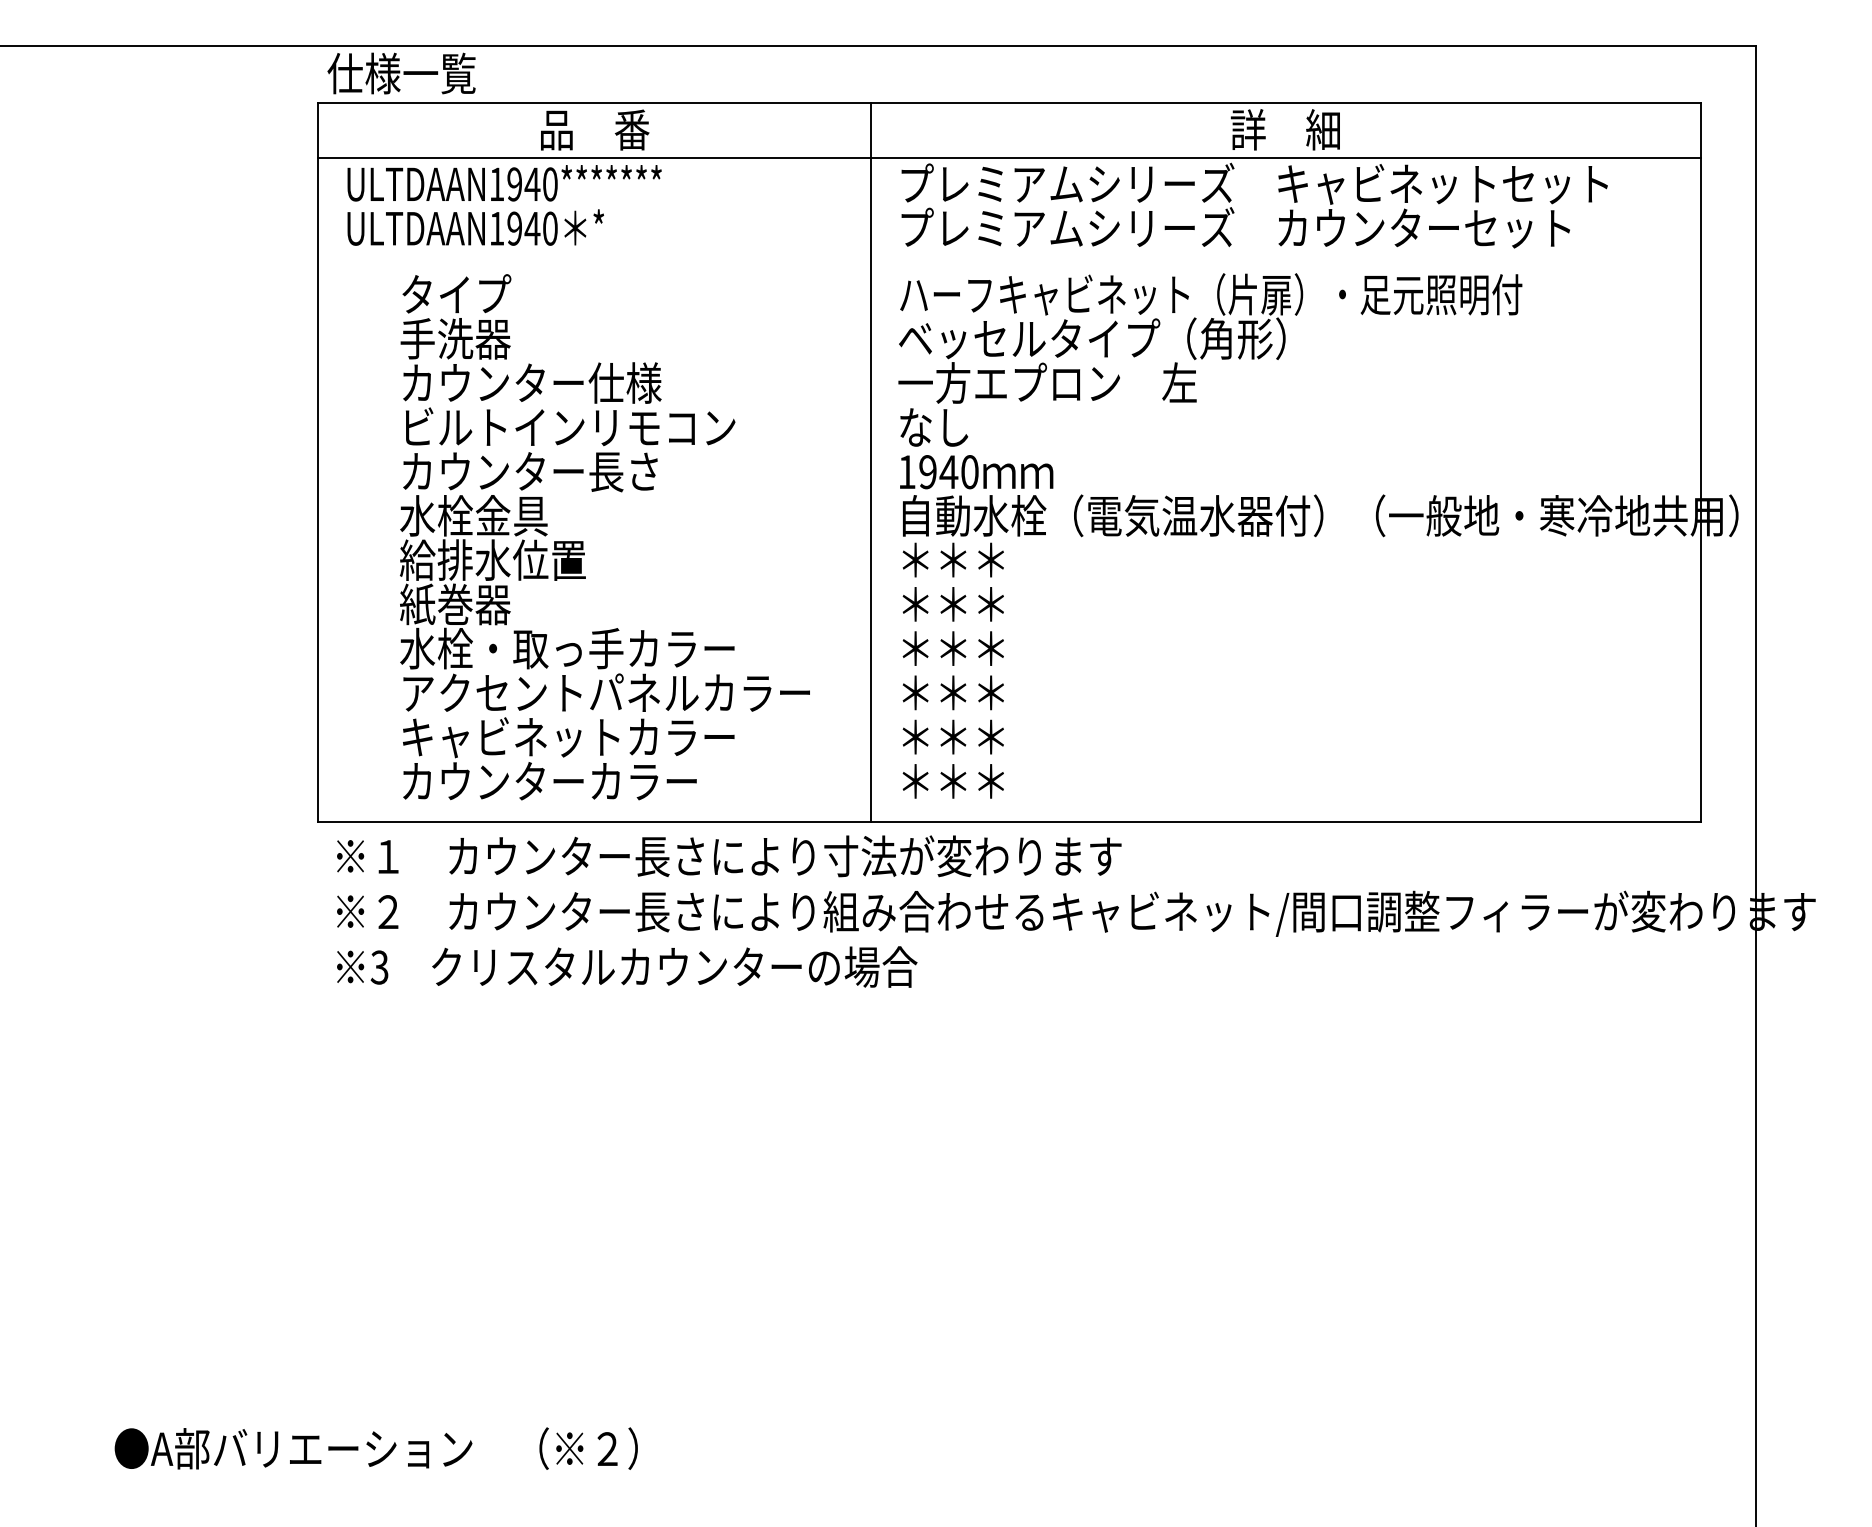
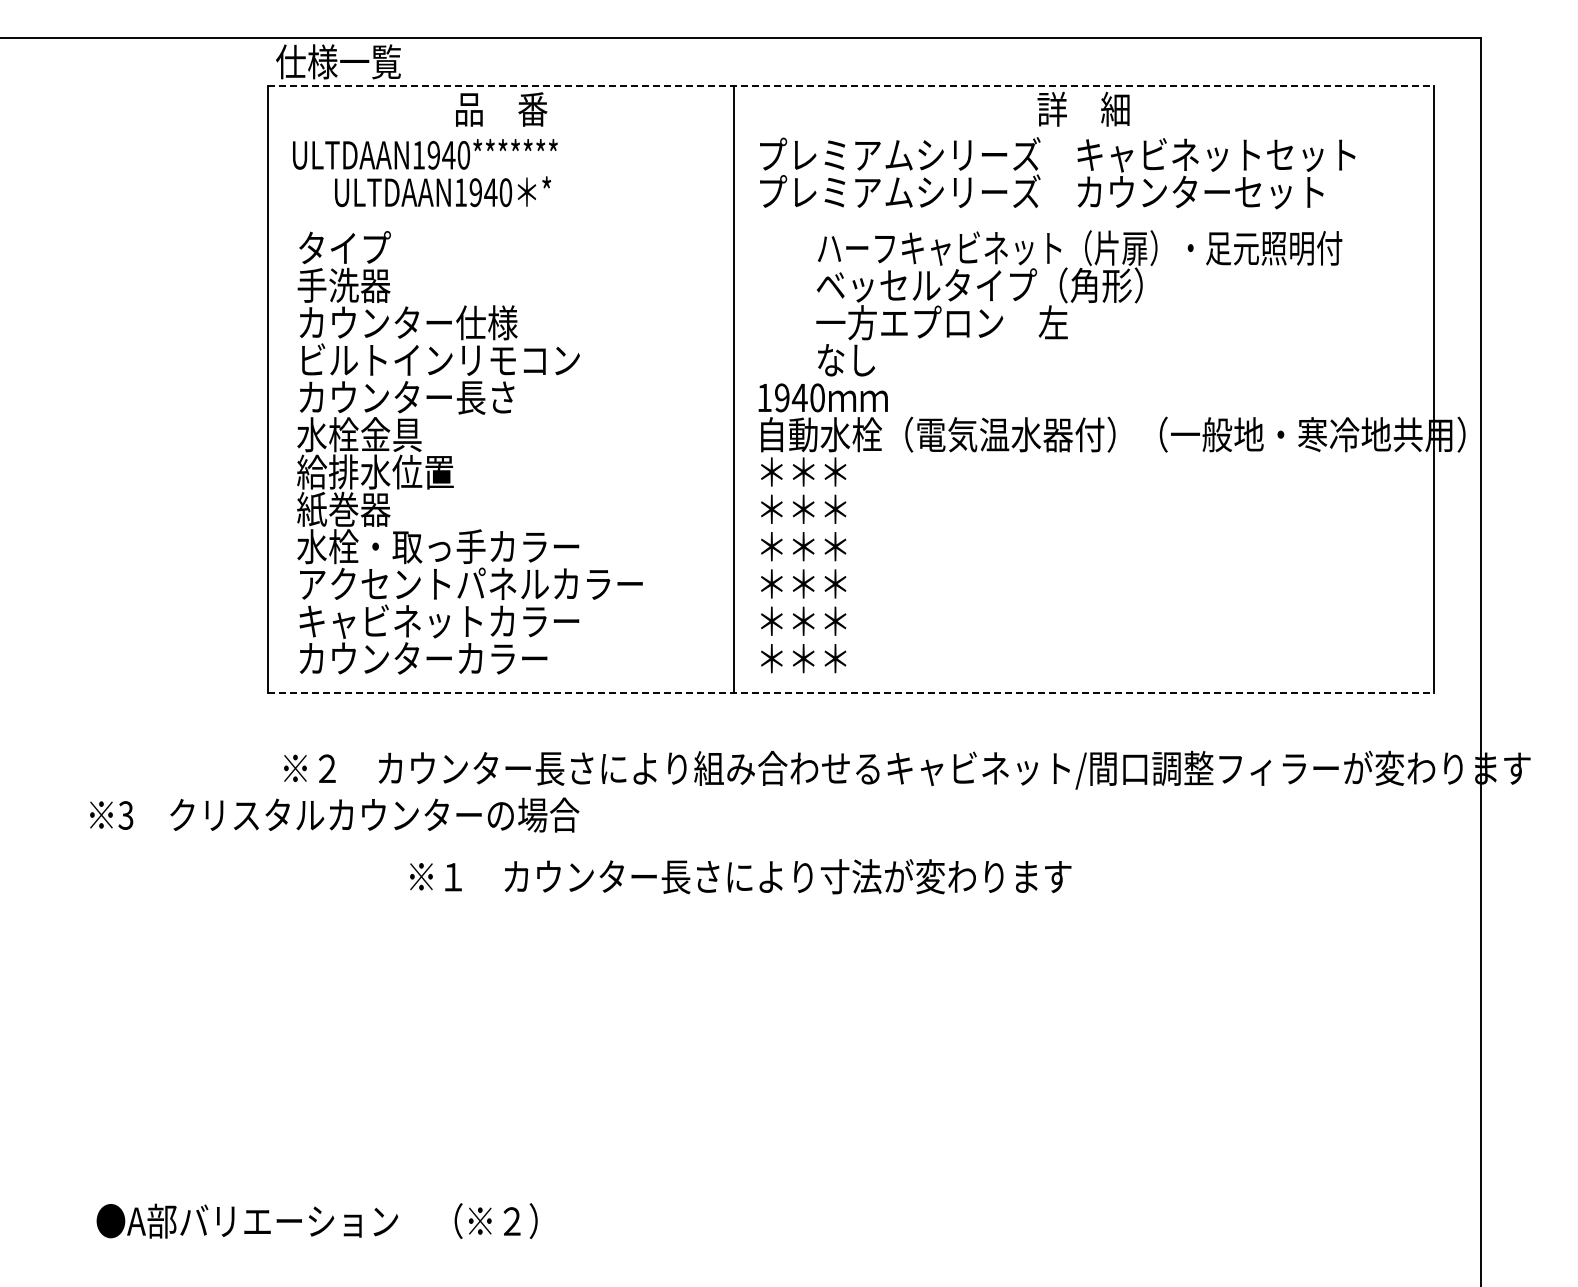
line: (1010, 102) -> (851, 86), solid -> dashed
line: (1008, 158) -> (850, 133), removed
text: (476, 227) -> (443, 191), moved
text: (1210, 360) -> (1079, 303), moved
text: (604, 536) -> (469, 452), moved
line: (1010, 821) -> (851, 692), solid -> dashed
text: (729, 856) -> (740, 876), moved
text: (626, 966) -> (334, 814), moved

